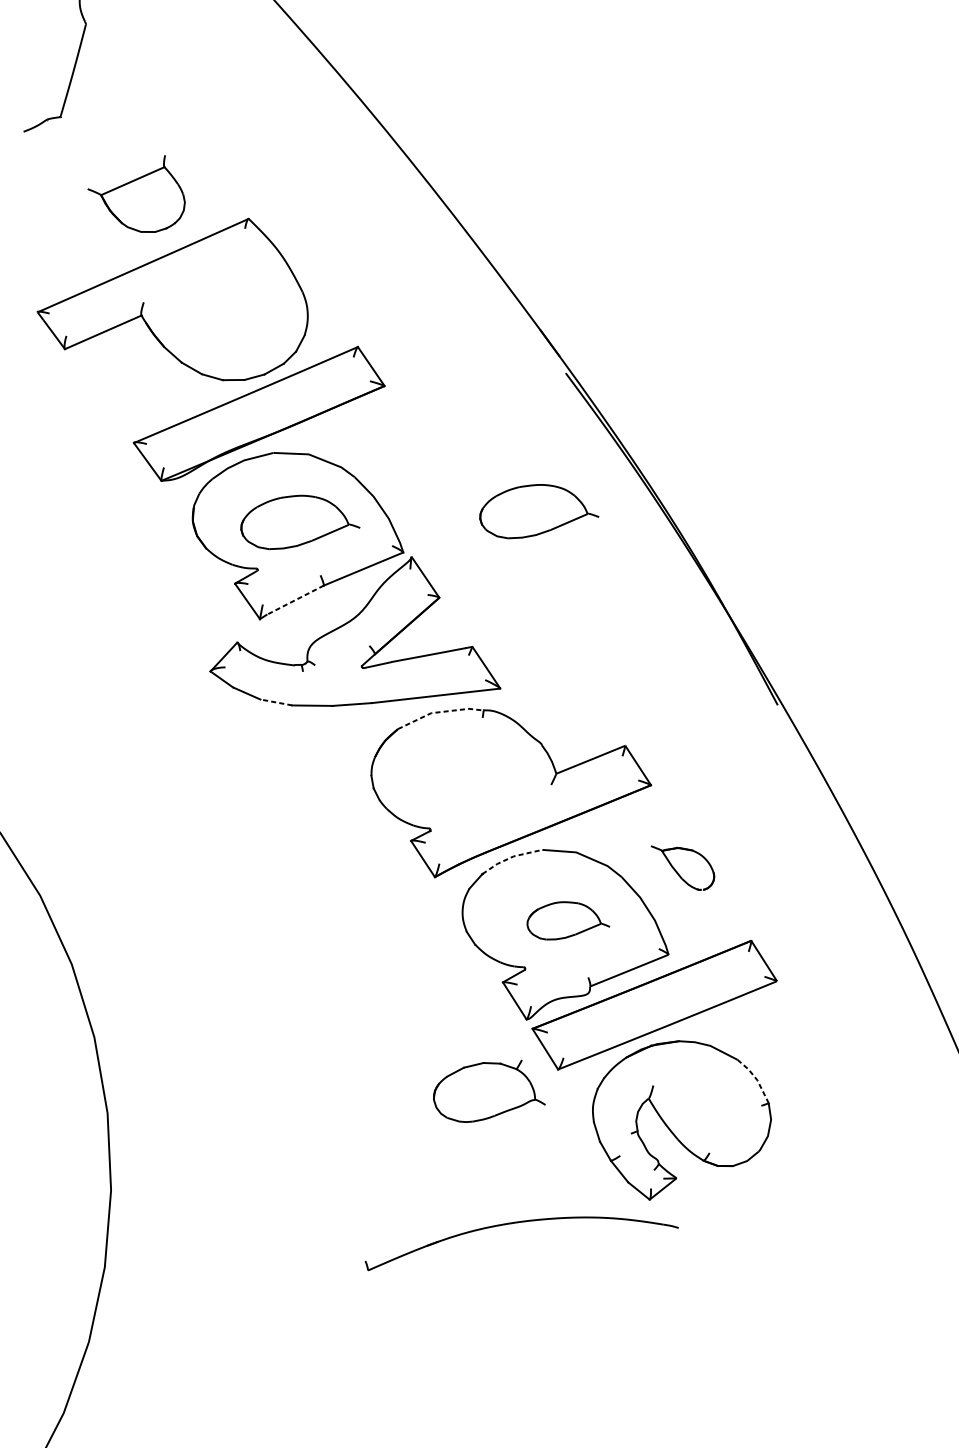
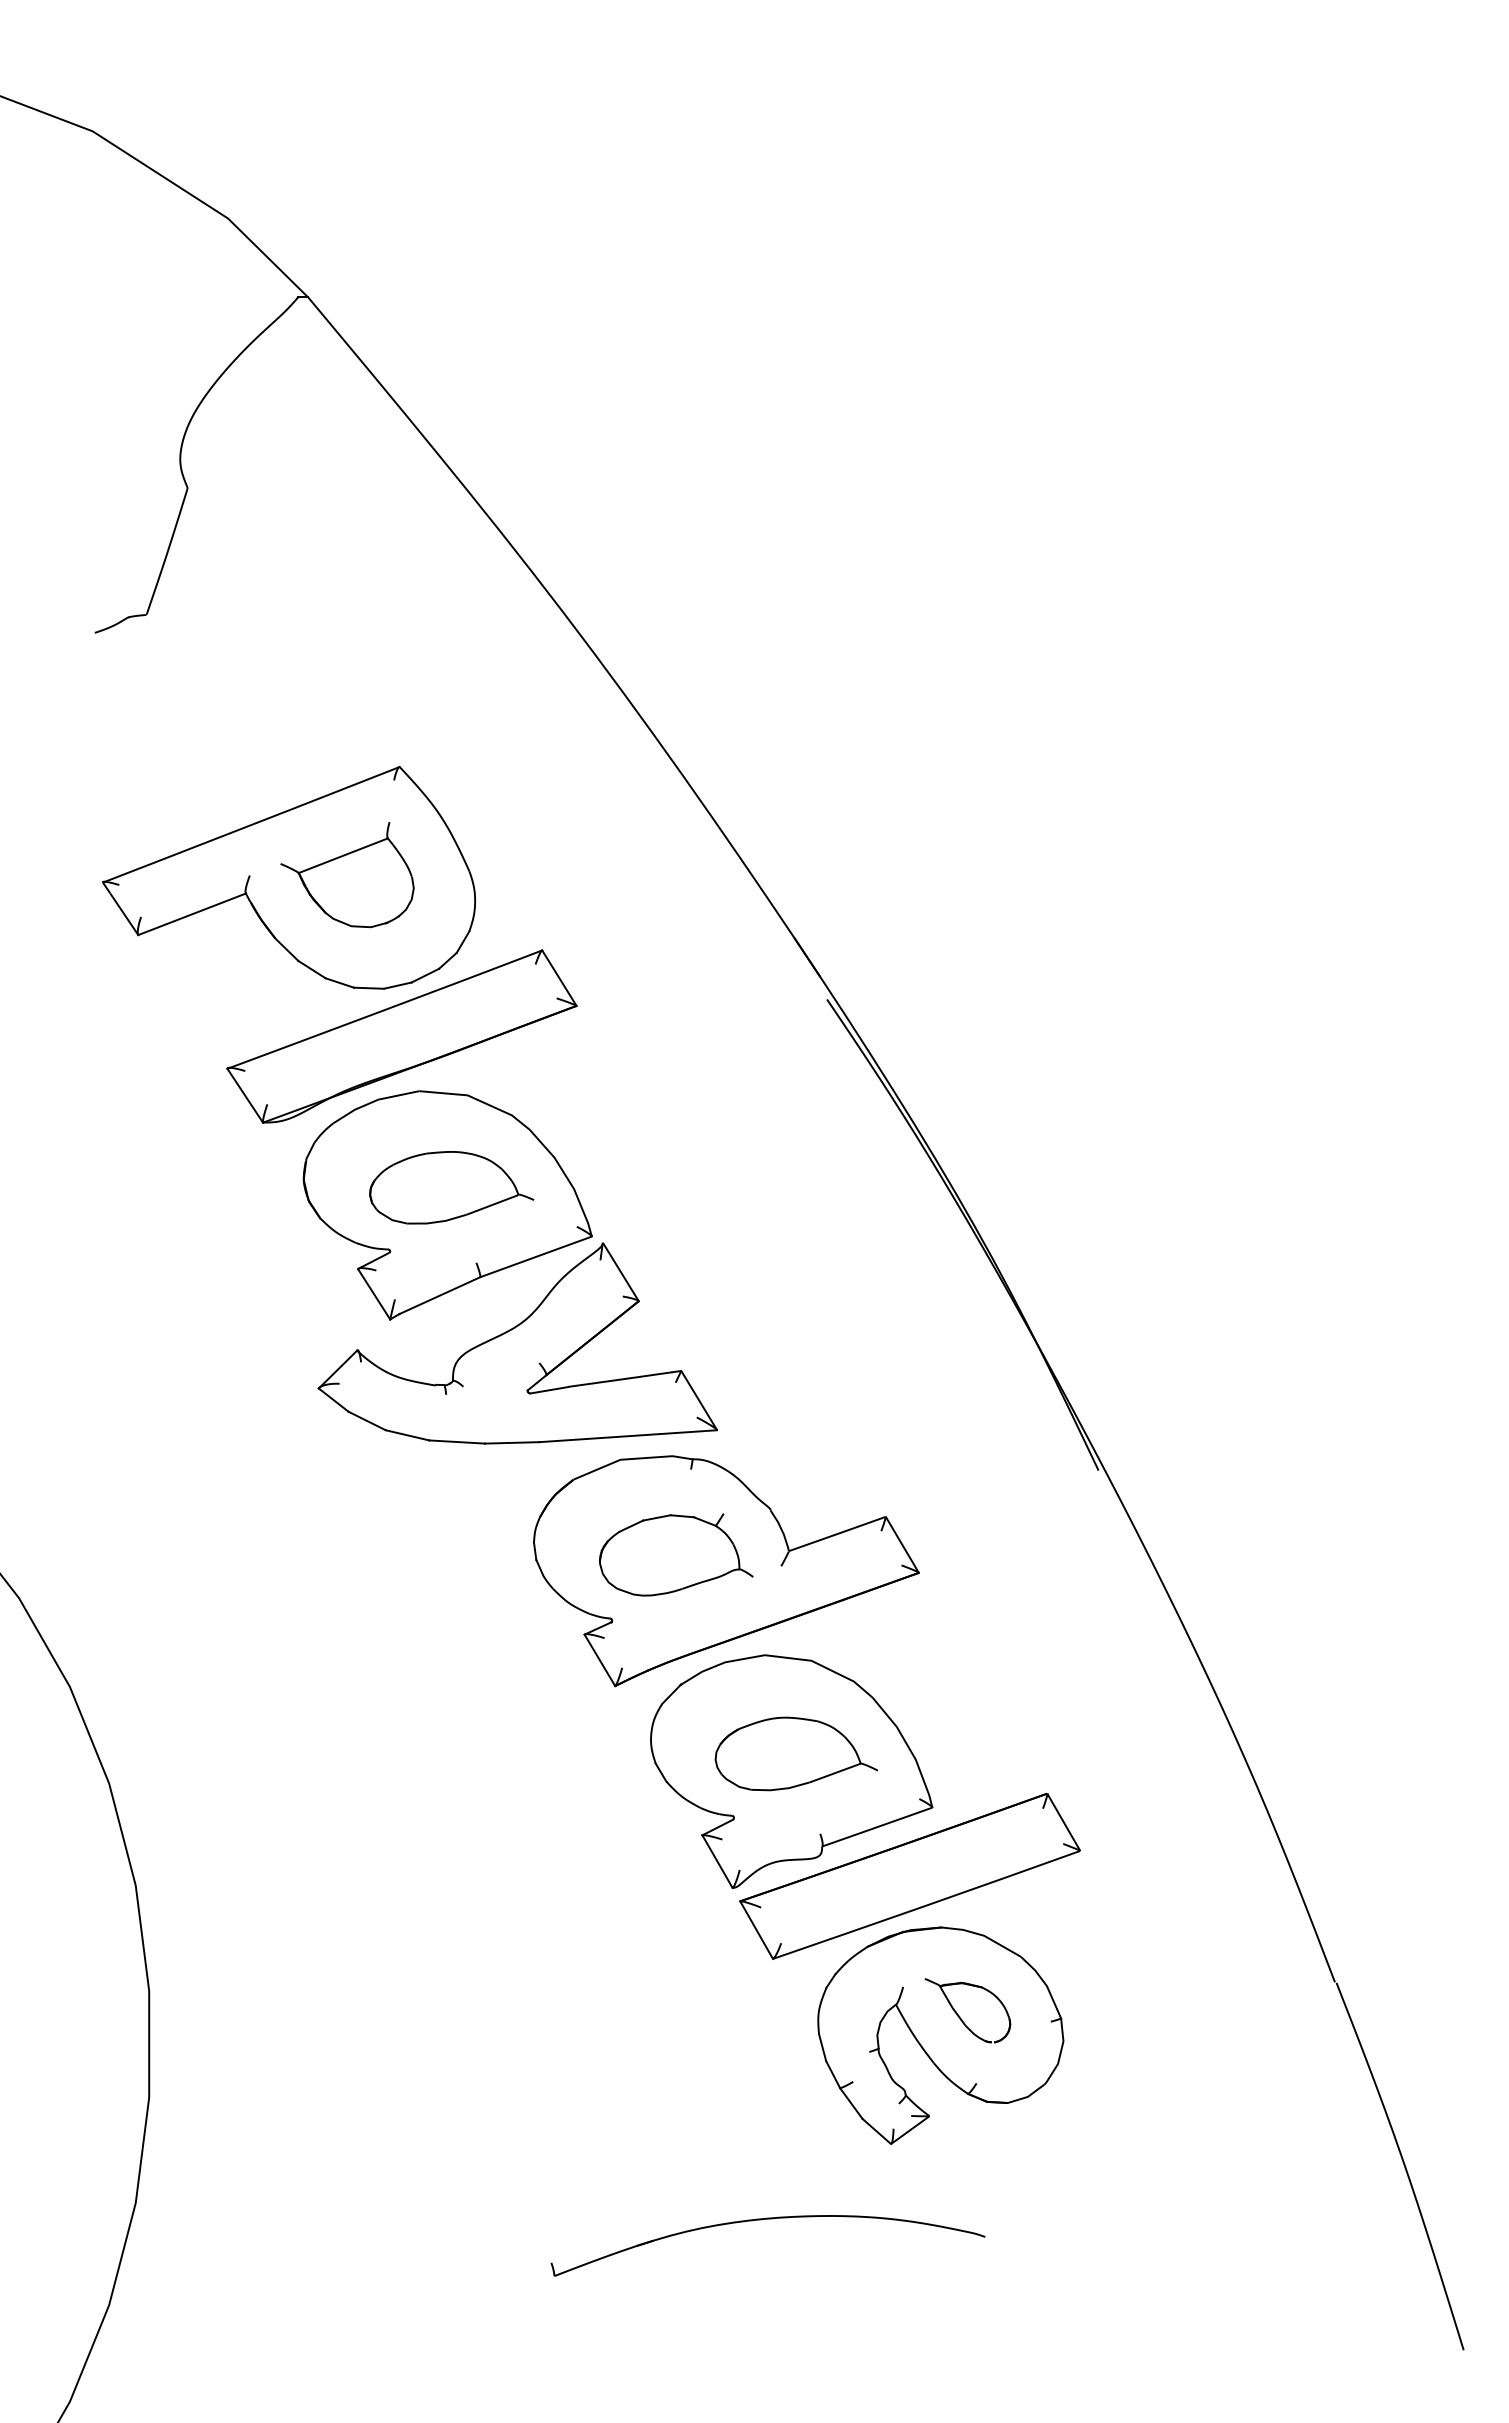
part: (136, 195) -> (347, 875), moved
part: (538, 510) -> (781, 1187), removed
line: (294, 600) -> (439, 1295), dashed -> solid
line: (276, 702) -> (407, 1435), dashed -> solid
line: (439, 712) -> (631, 1459), dashed -> solid
line: (511, 857) -> (721, 1663), dashed -> solid
part: (677, 871) -> (959, 2015), moved
part: (567, 920) -> (795, 1753), size x1.43
line: (756, 1079) -> (1045, 1984), dashed -> solid
part: (488, 1091) -> (675, 1554), moved
part: (516, 1223) -> (761, 2220), moved

